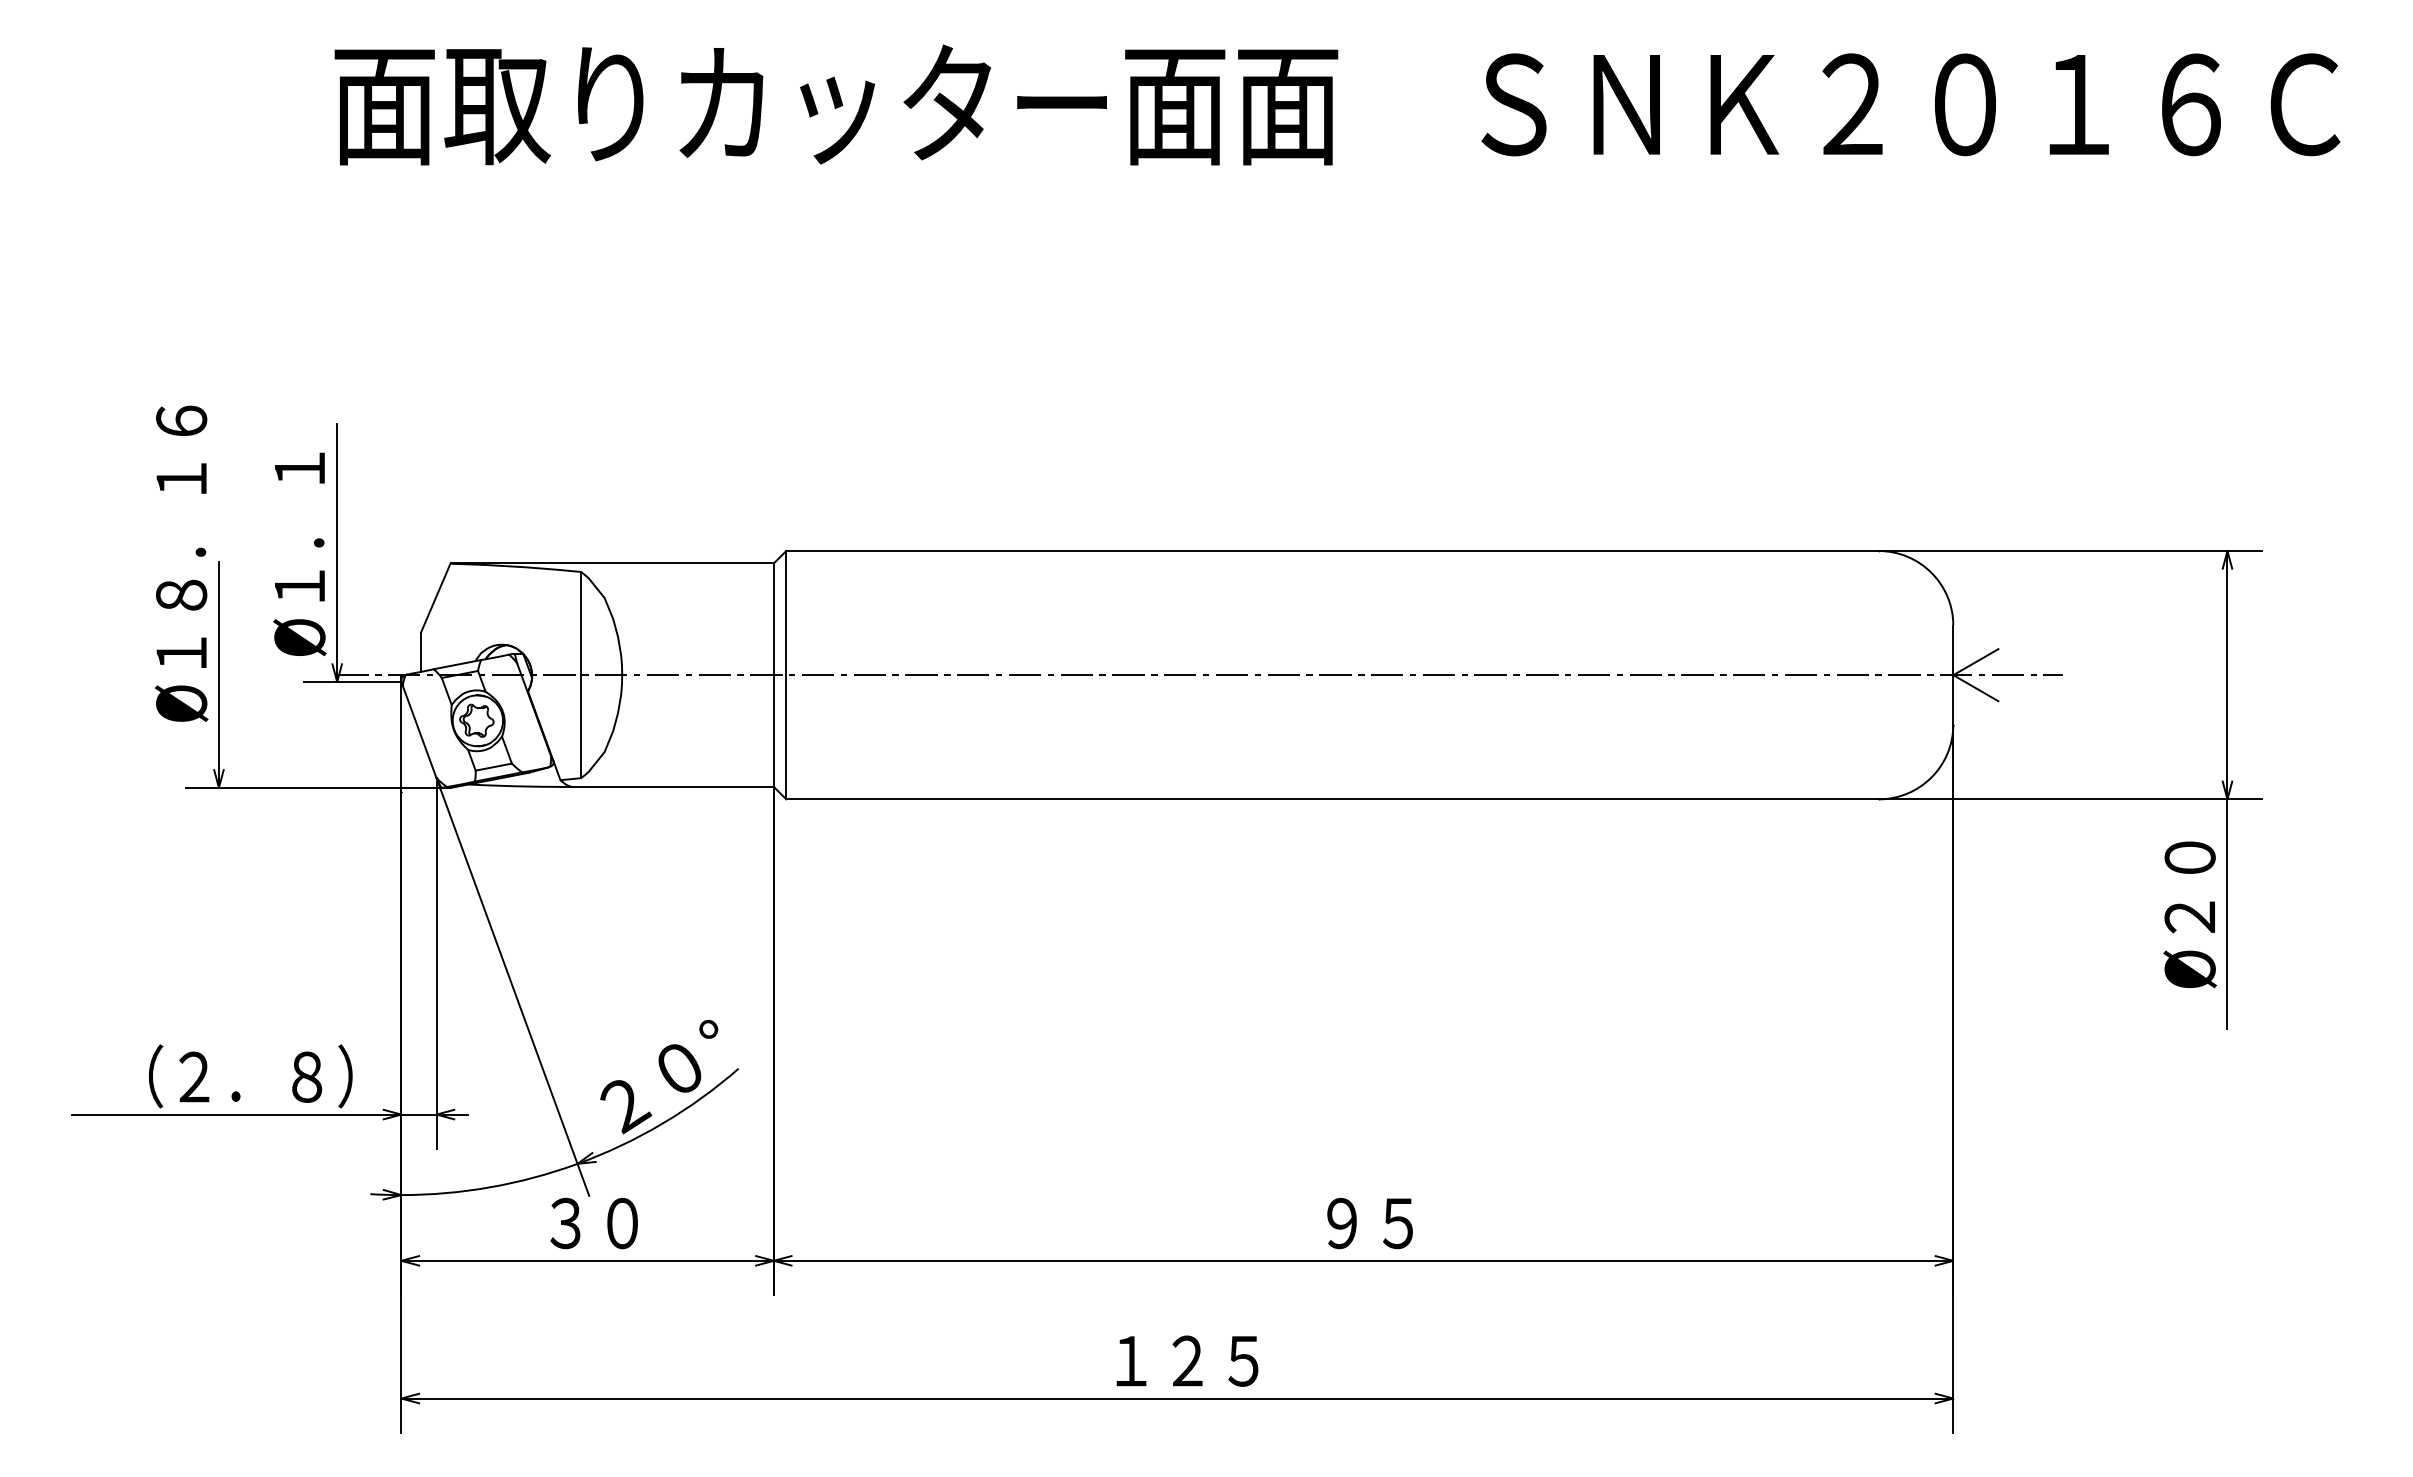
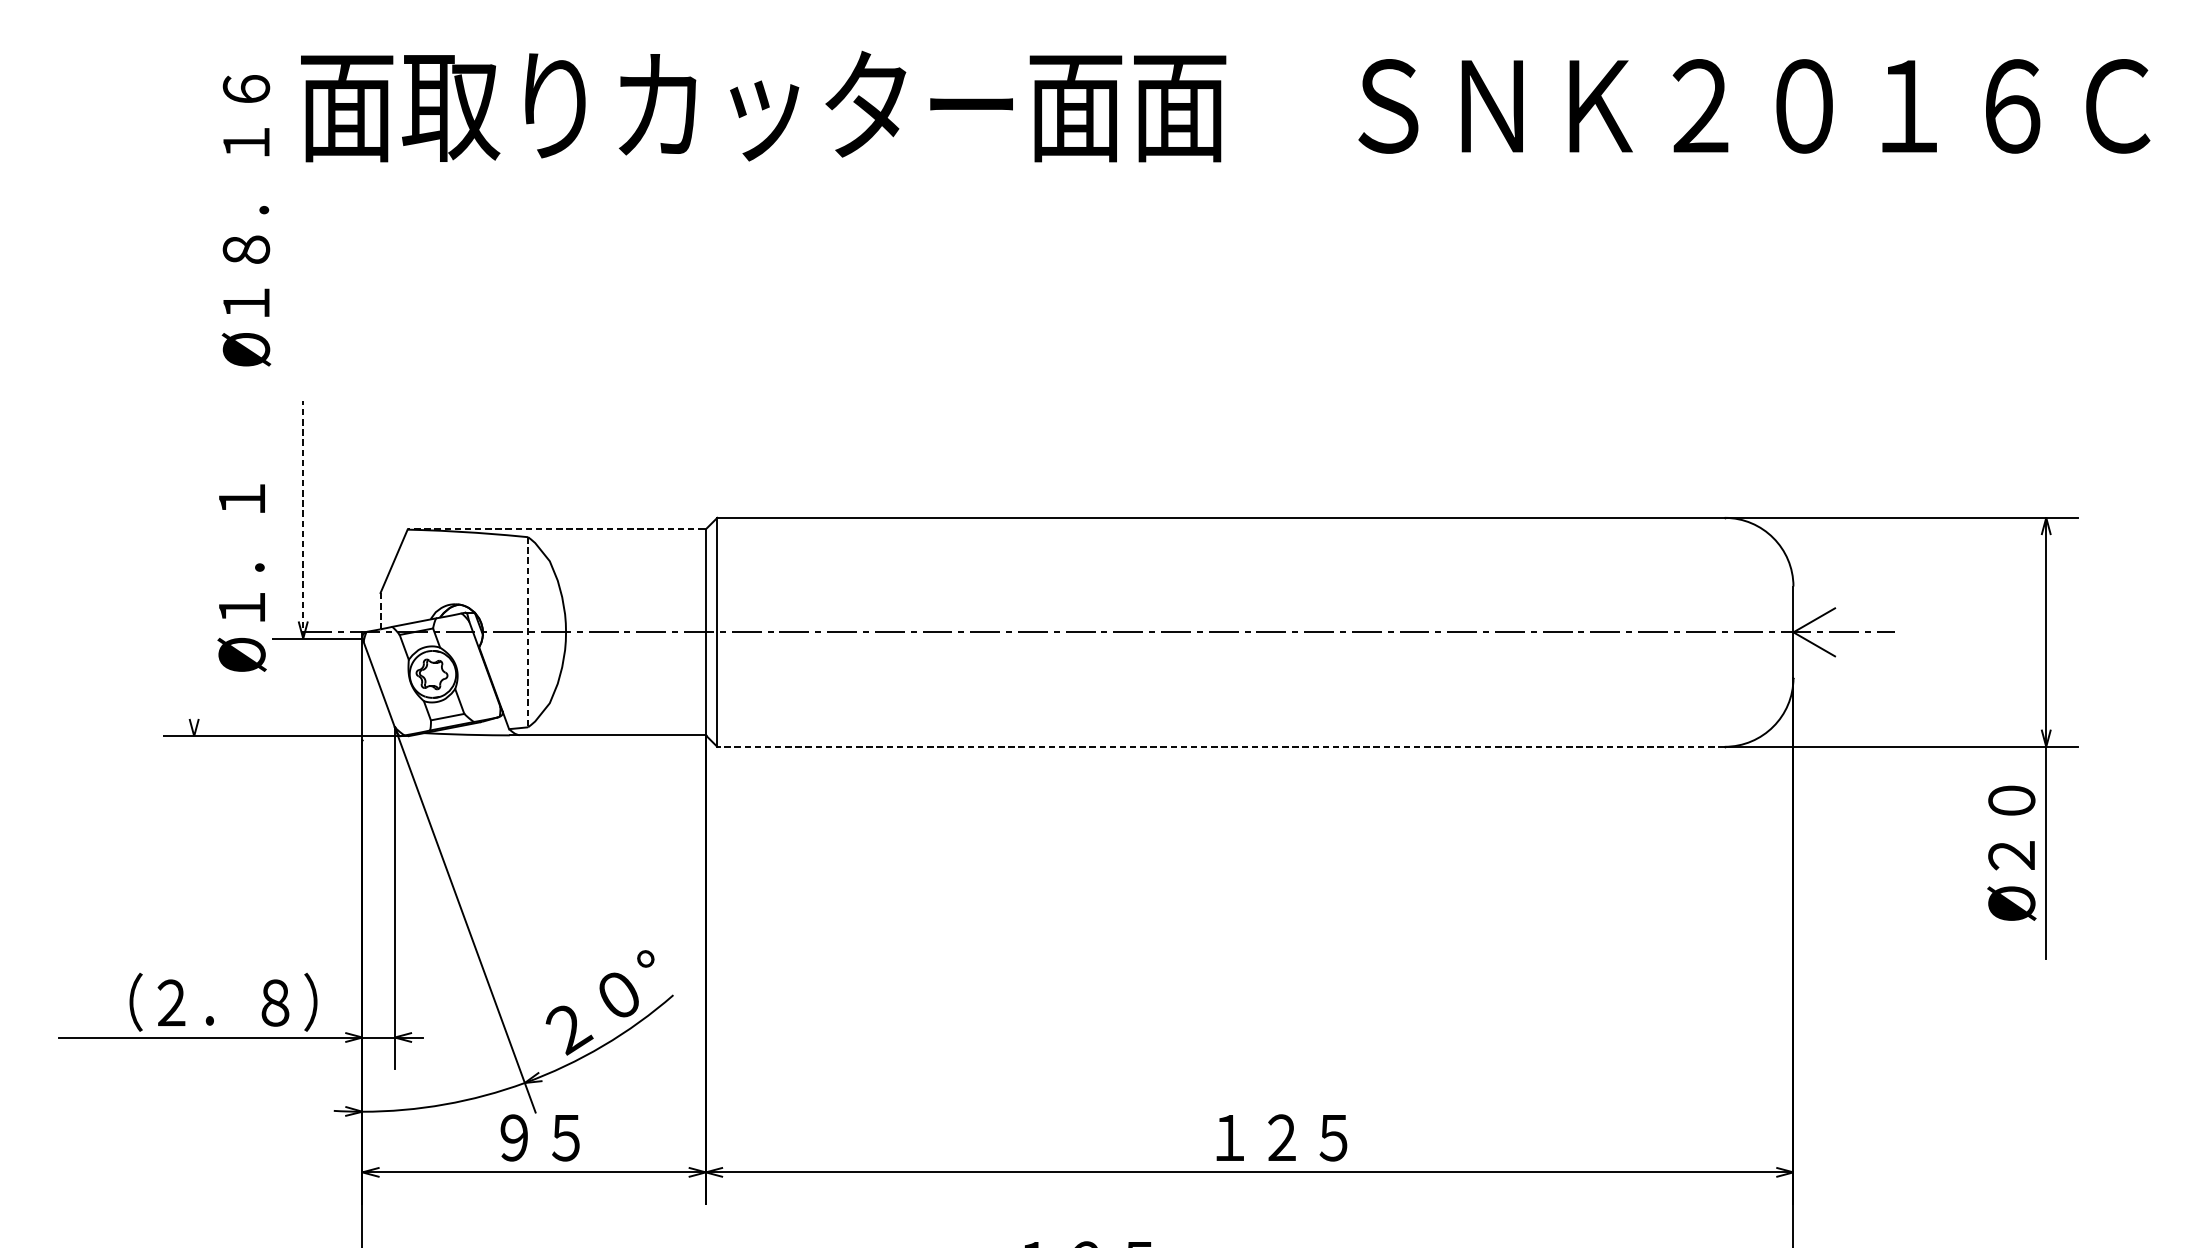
line: (337, 552) -> (303, 519), solid -> dashed
text: (299, 554) -> (241, 578), moved
text: (181, 563) -> (246, 220), moved
line: (611, 563) -> (556, 529), solid -> dashed
line: (421, 652) -> (380, 611), solid -> dashed
line: (218, 674) -> (193, 631), removed
line: (581, 675) -> (528, 632), solid -> dashed
line: (1332, 799) -> (1221, 746), solid -> dashed
text: (593, 1223) -> (539, 1137), ３０ -> ９５
text: (1398, 1223) -> (1281, 1137), ９５ -> １２５

